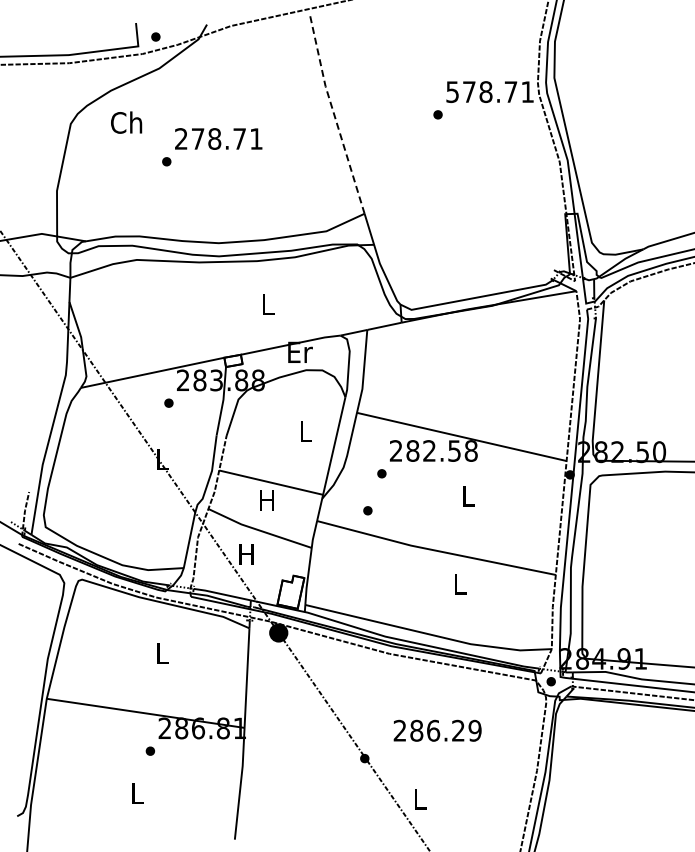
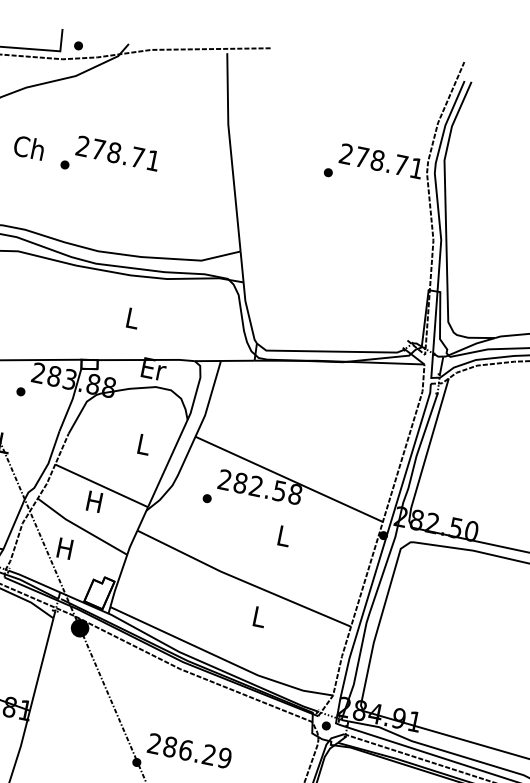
text: (452, 92) -> (346, 154), 578.71 -> 278.71
line: (334, 113) -> (231, 151), dashed -> solid
text: (126, 122) -> (29, 147), moved
part: (367, 510) -> (186, 530), removed
text: (437, 730) -> (189, 750), moved

